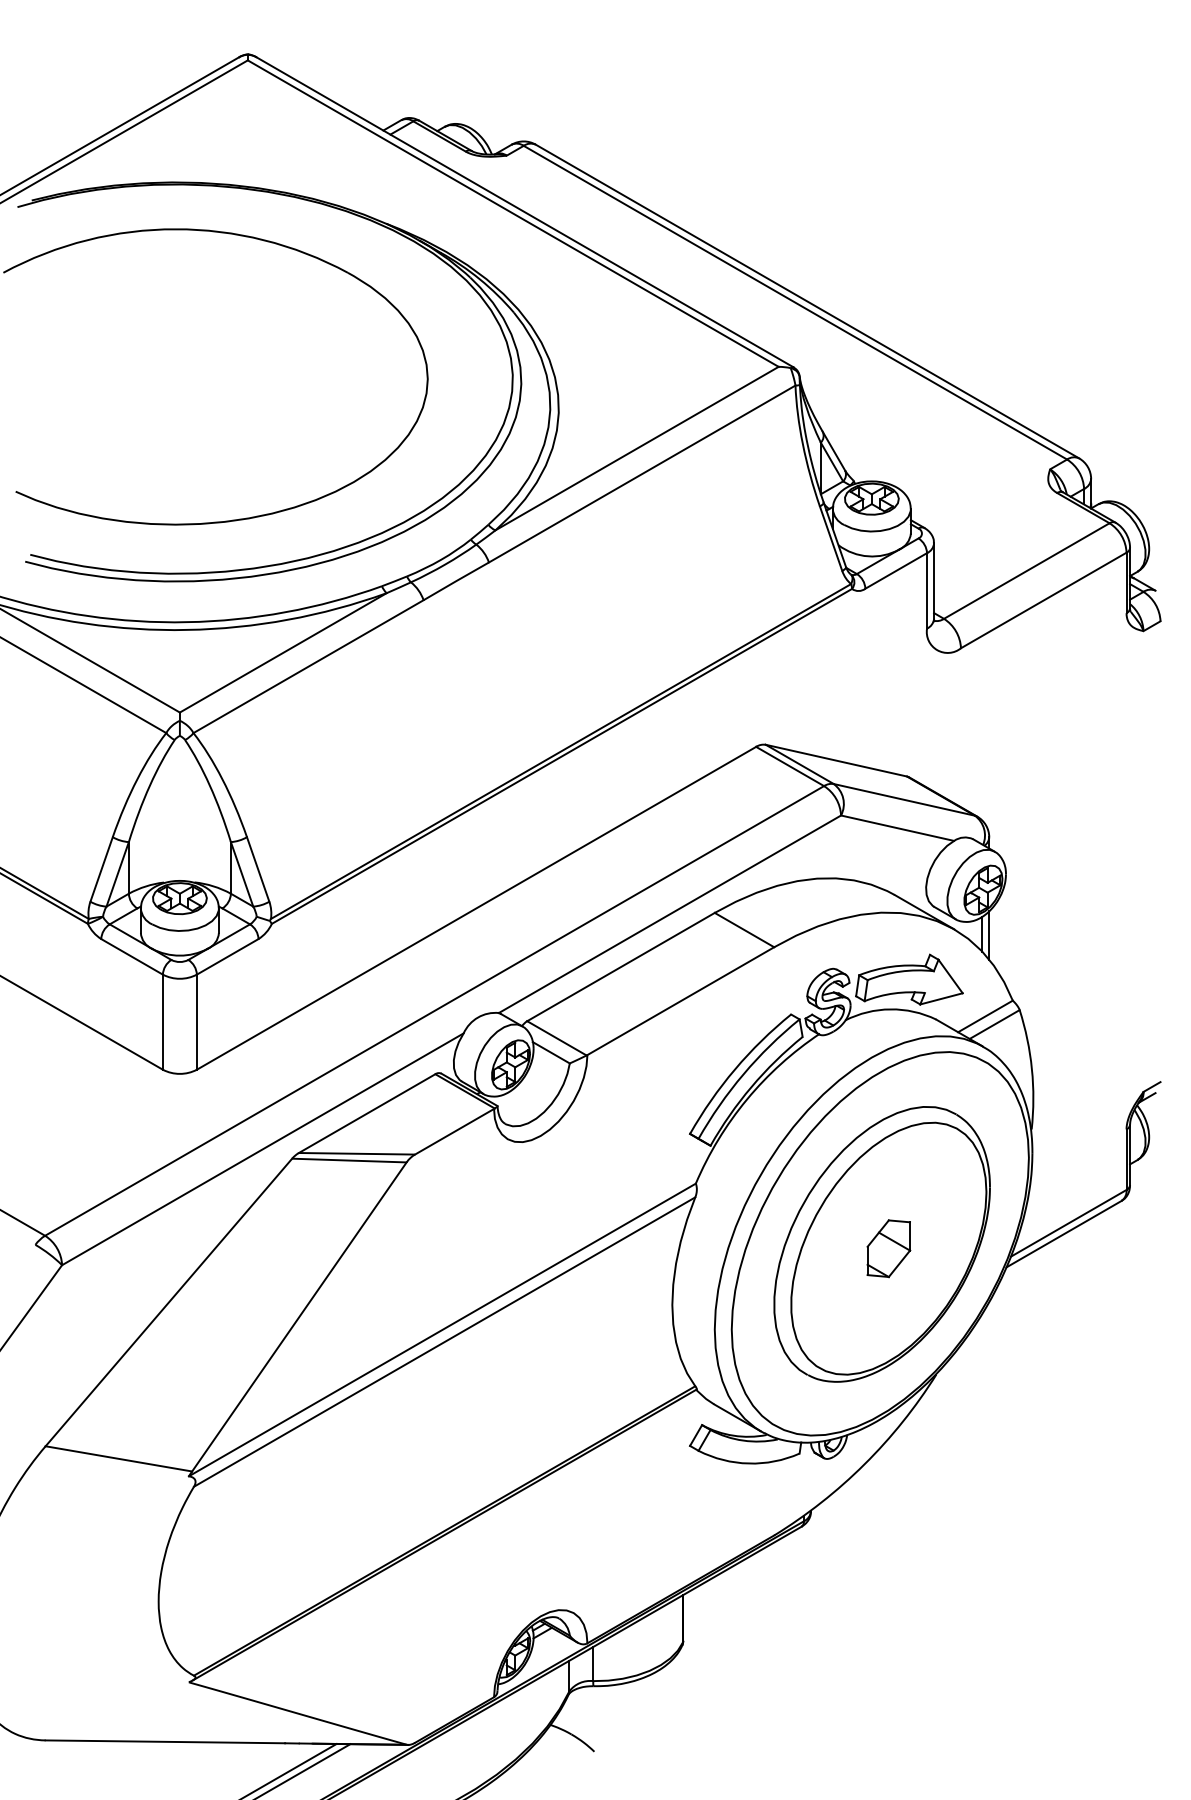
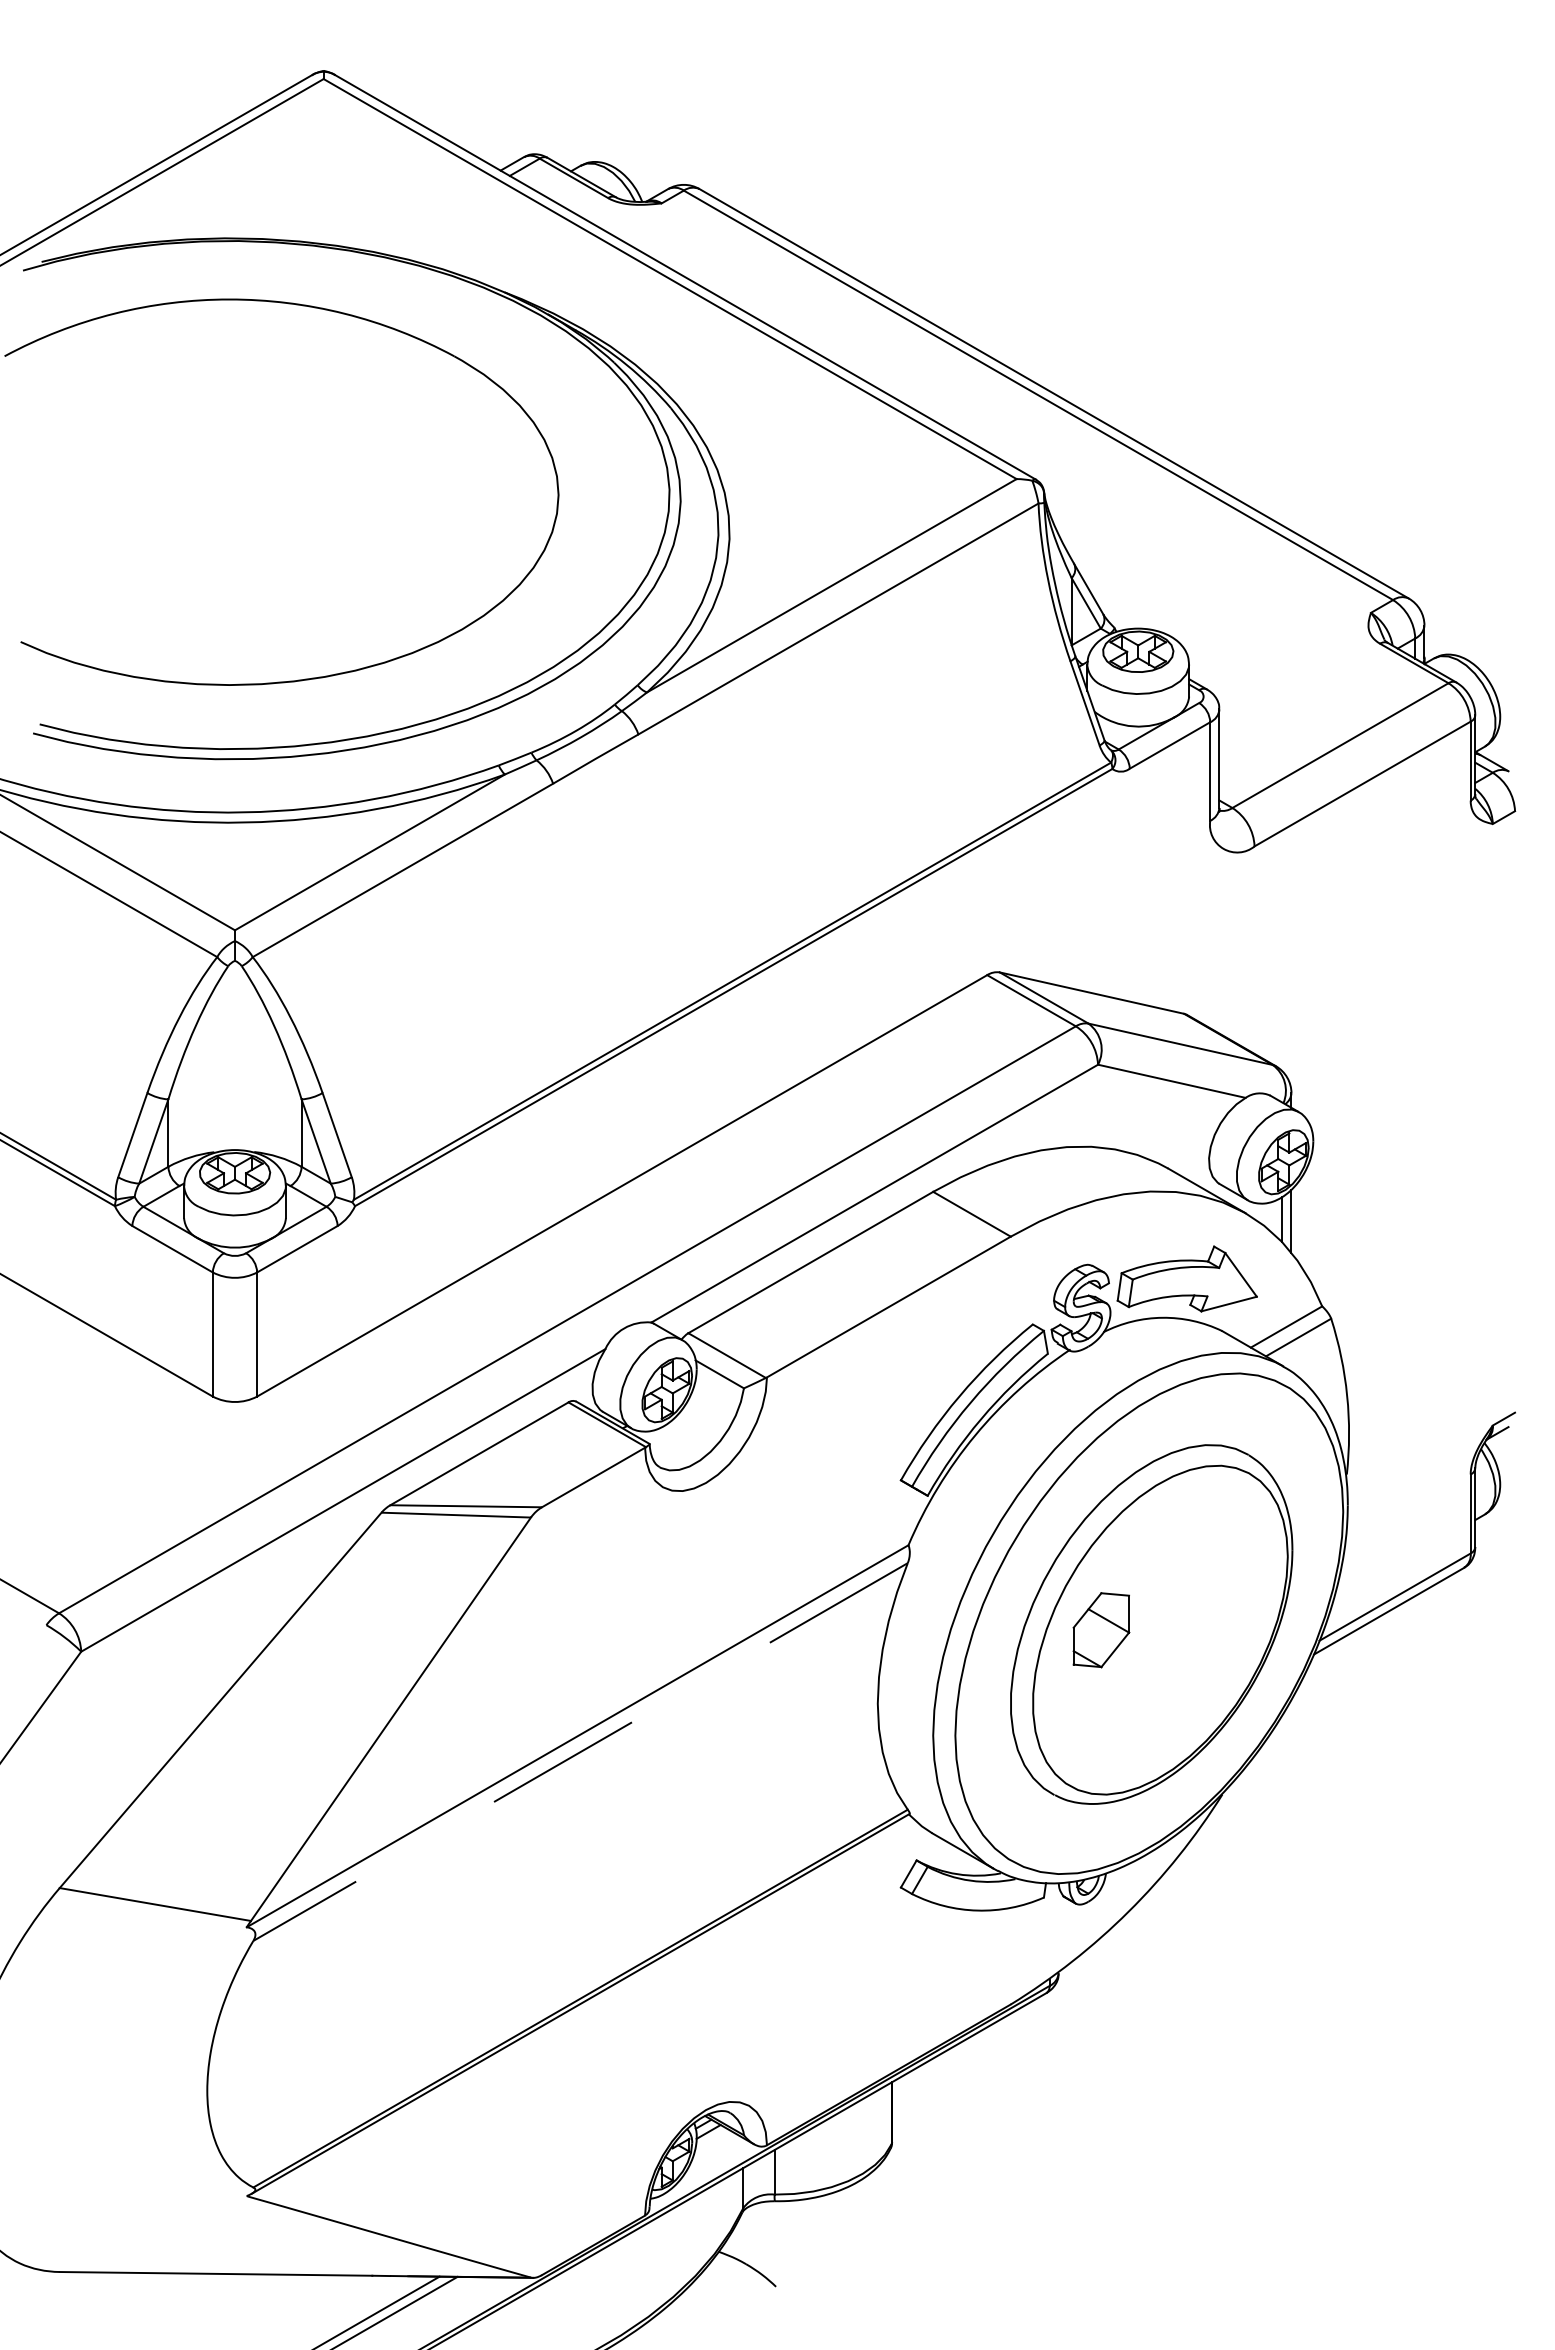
part: (888, 1248) -> (1101, 1630), moved
line: (444, 1342) -> (580, 1752), solid -> dashed

